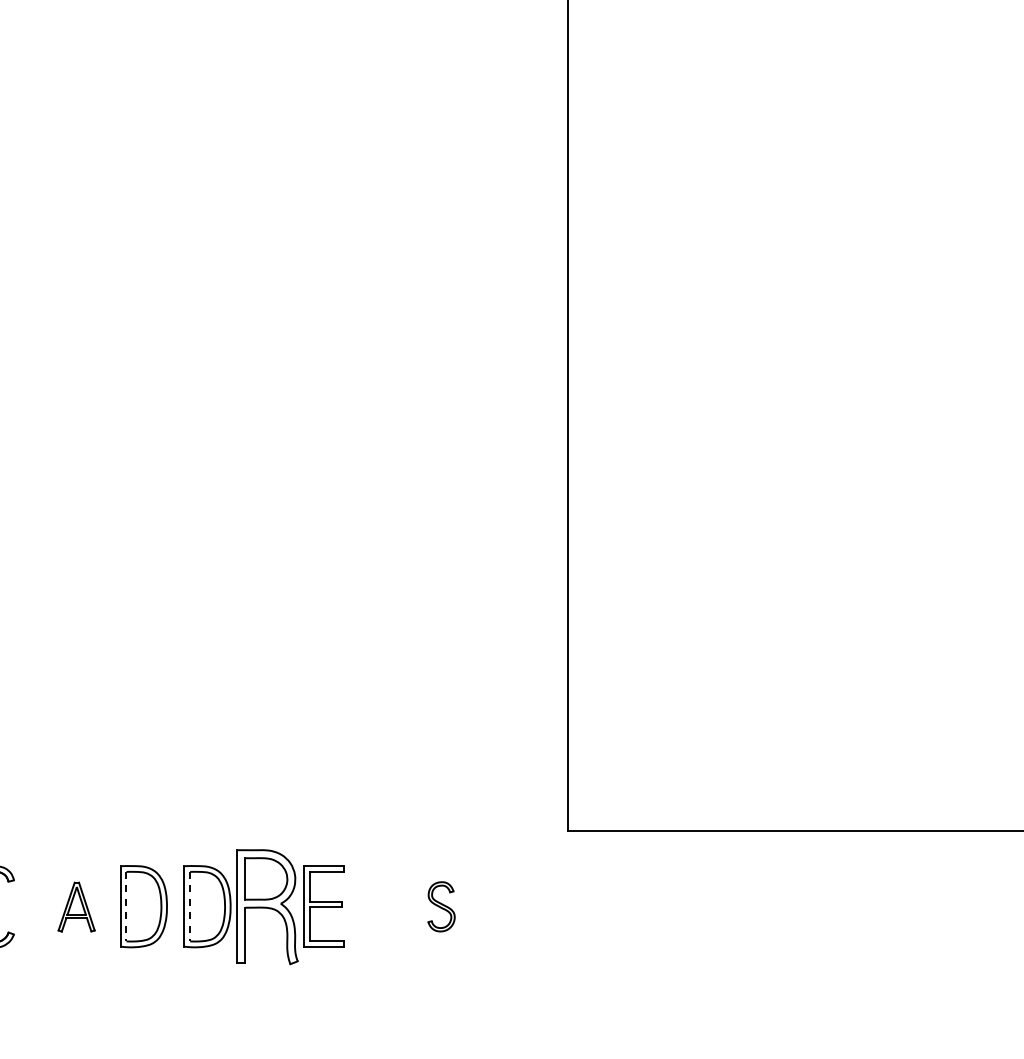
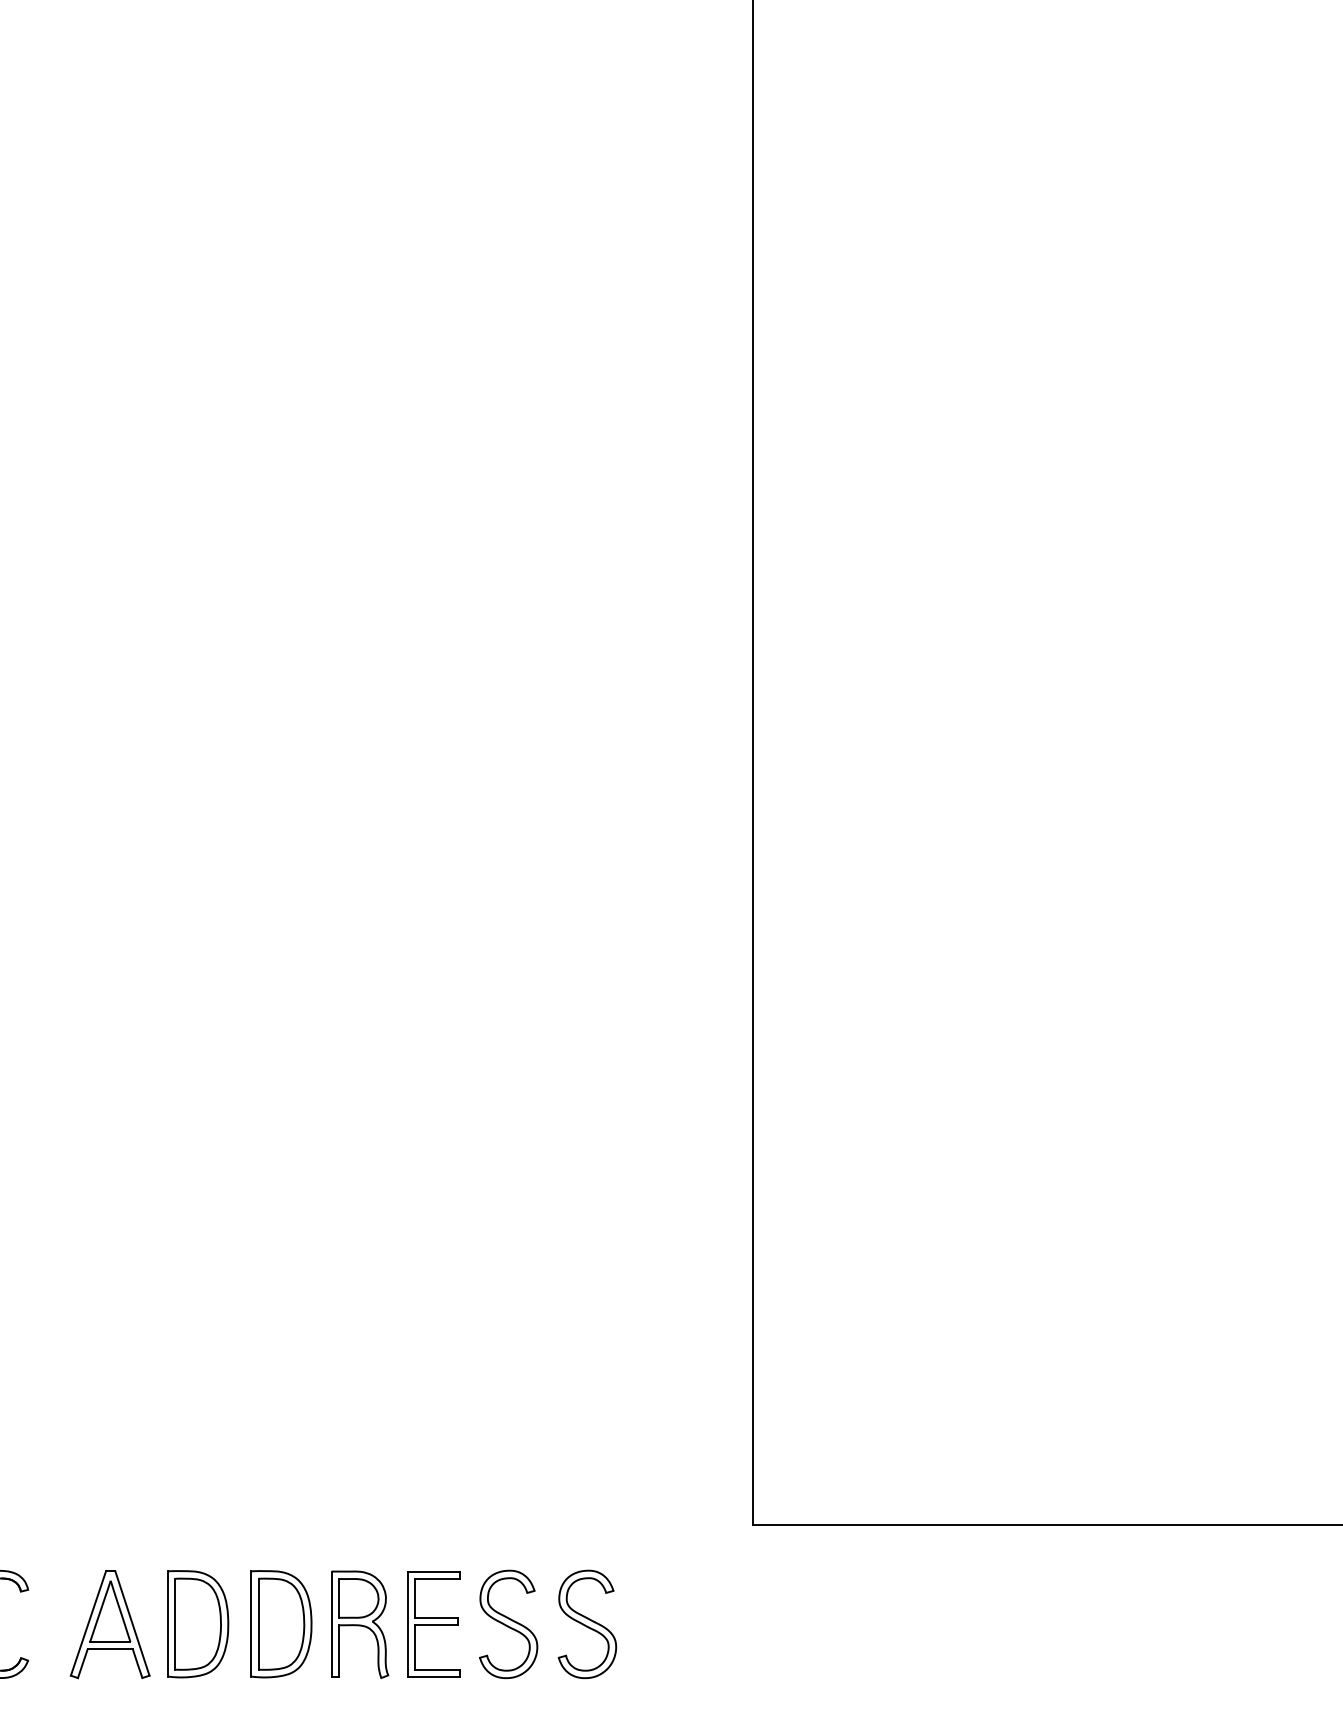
part: (76, 906) -> (109, 1624), size x1.67
line: (126, 906) -> (175, 1624), dashed -> solid
line: (190, 906) -> (258, 1624), dashed -> solid
part: (268, 906) -> (360, 1624), size x0.71
part: (381, 906) -> (508, 1624), added
part: (441, 906) -> (587, 1624), size x1.67

